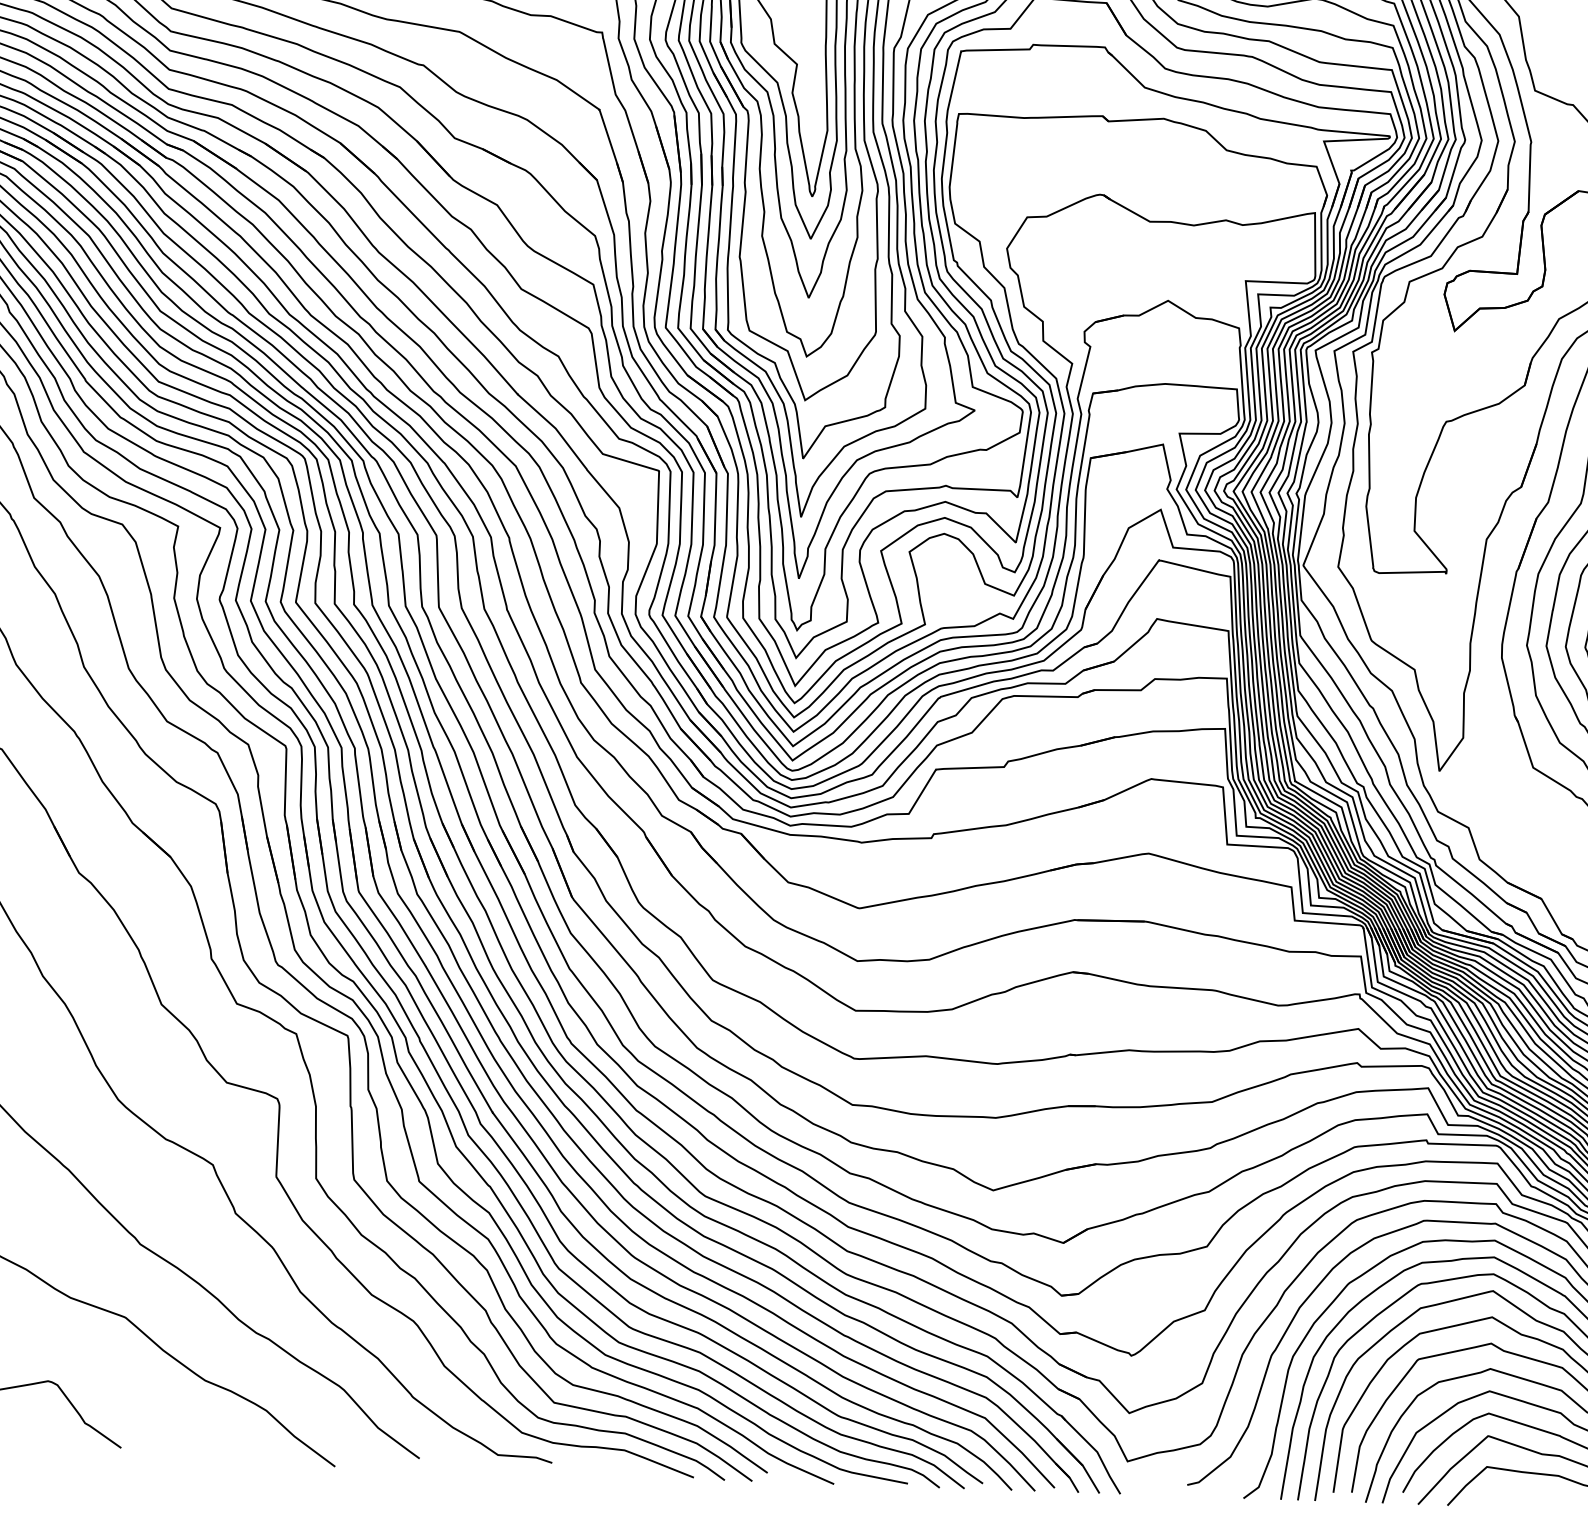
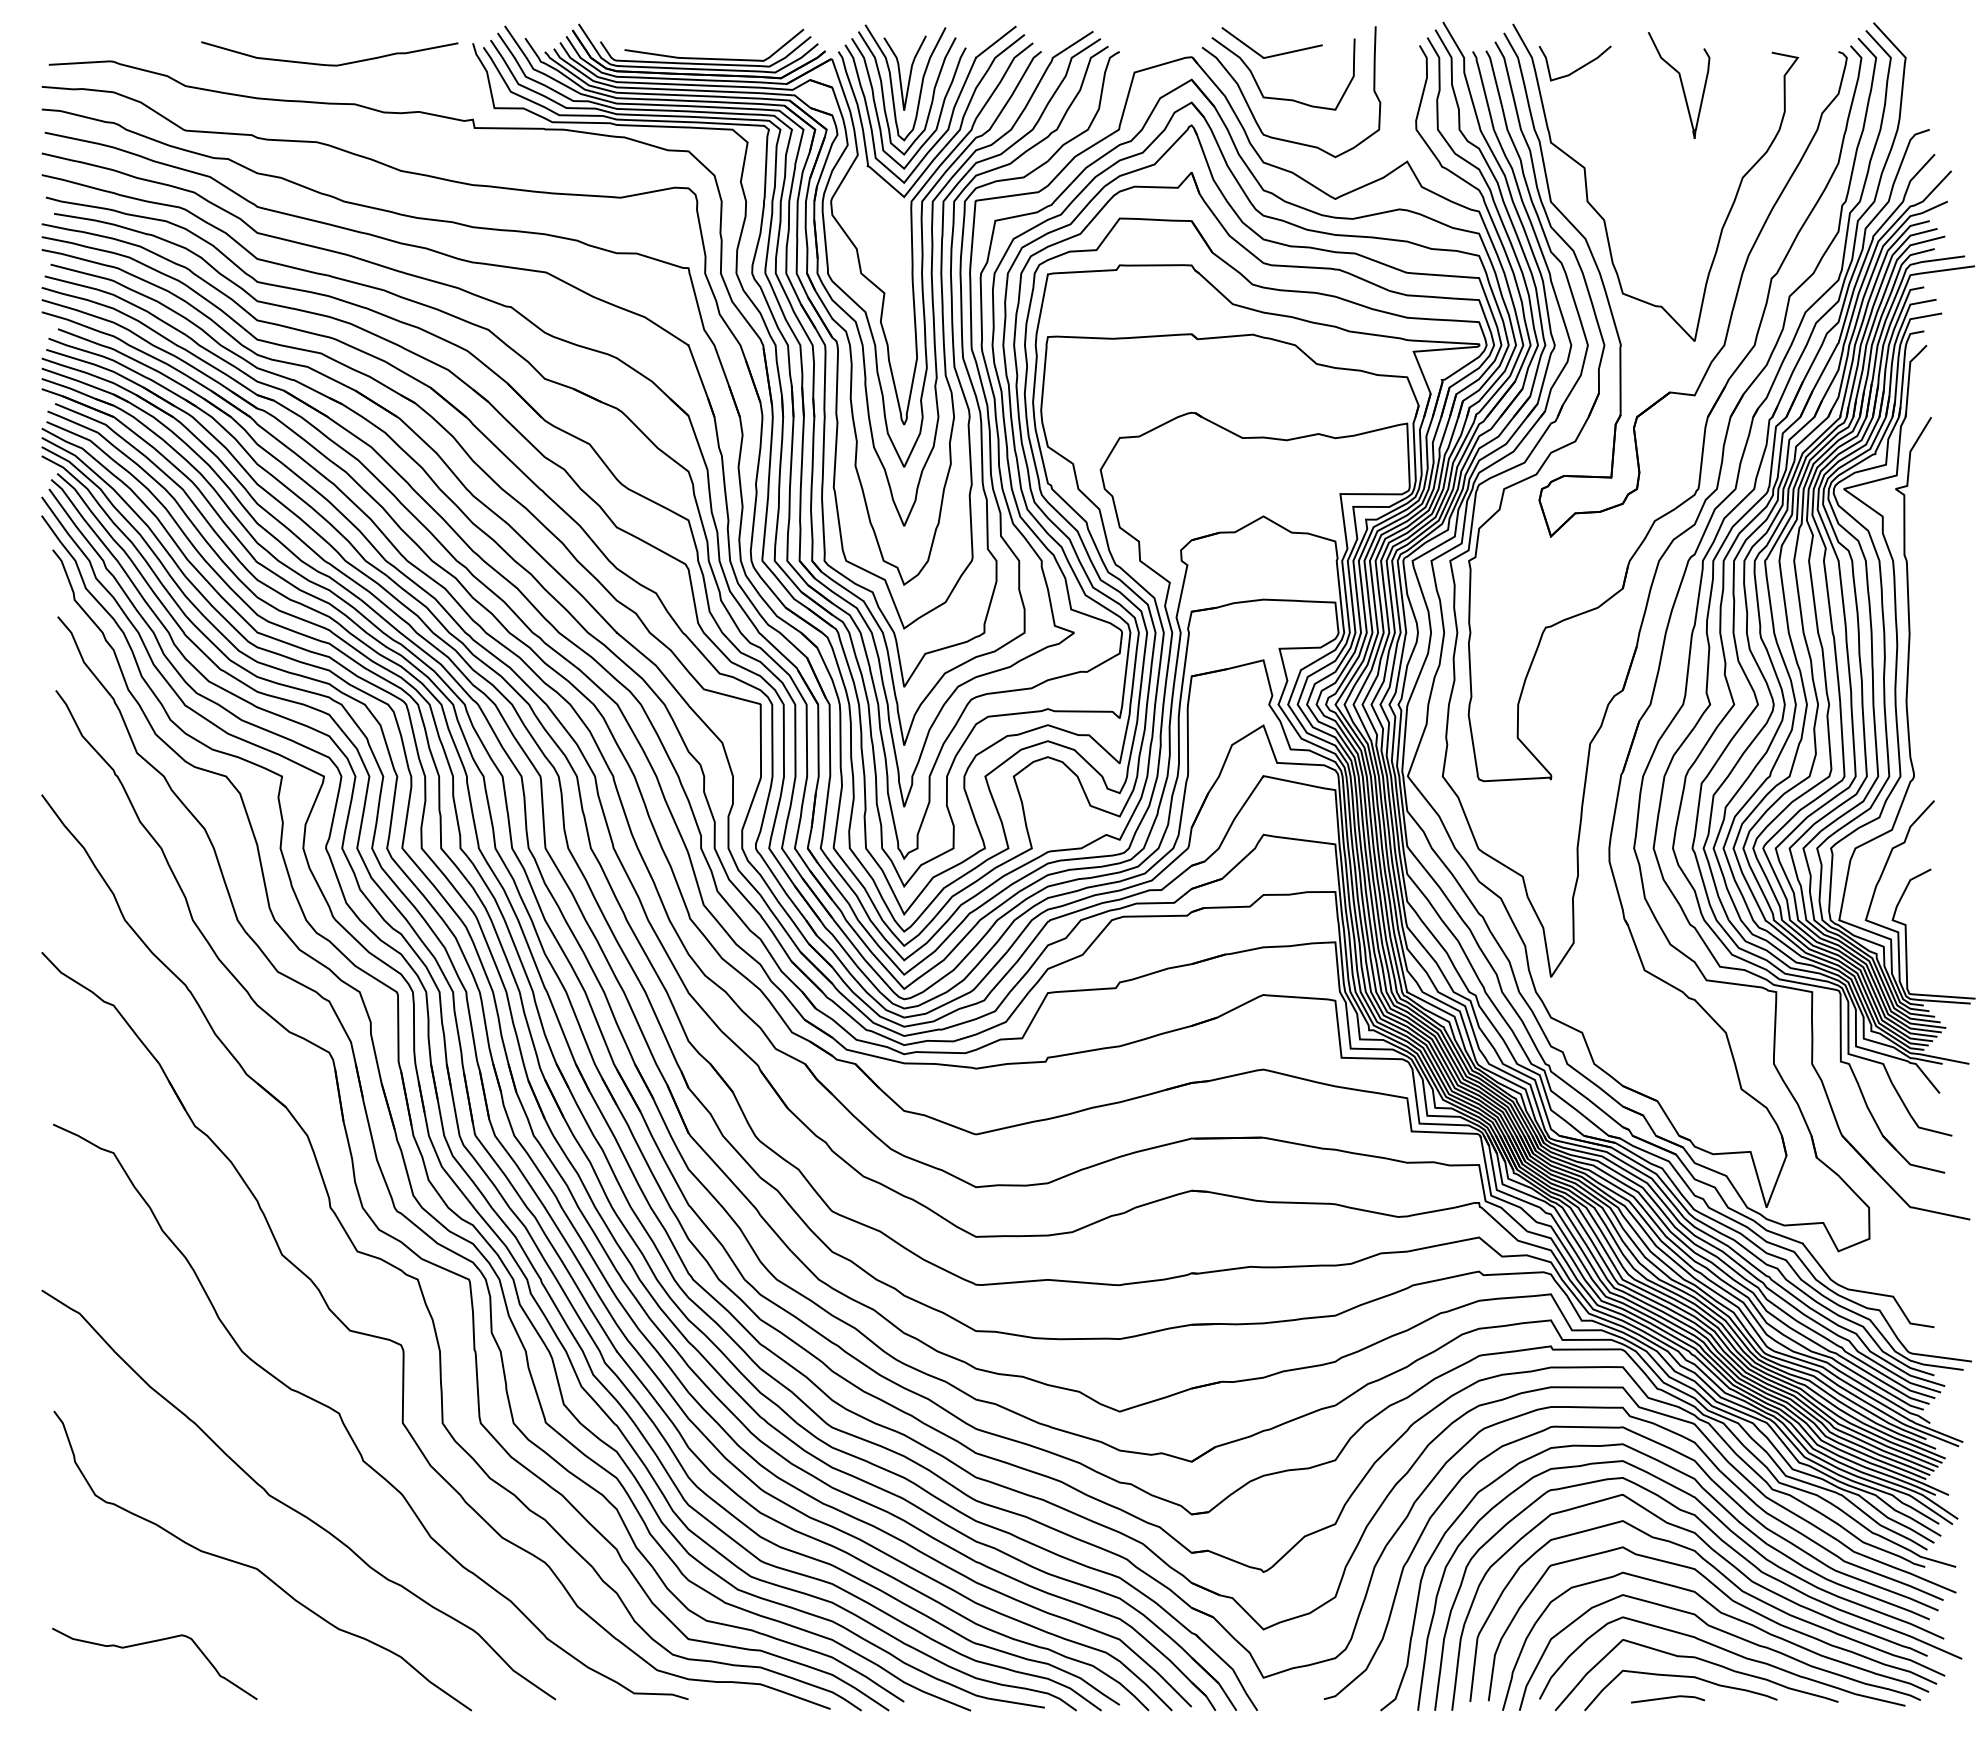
line: (1531, 1496) -> (1668, 1698), added

